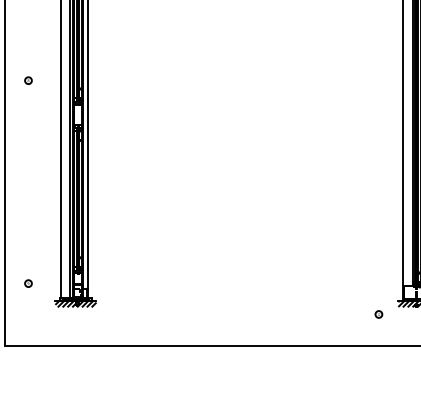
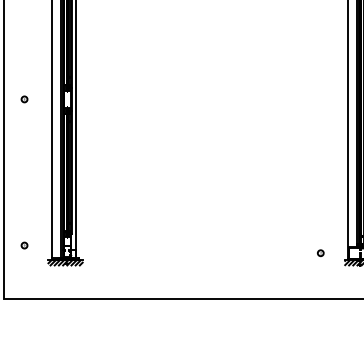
part: (28, 80) -> (24, 99), moved
part: (378, 314) -> (320, 253), moved

